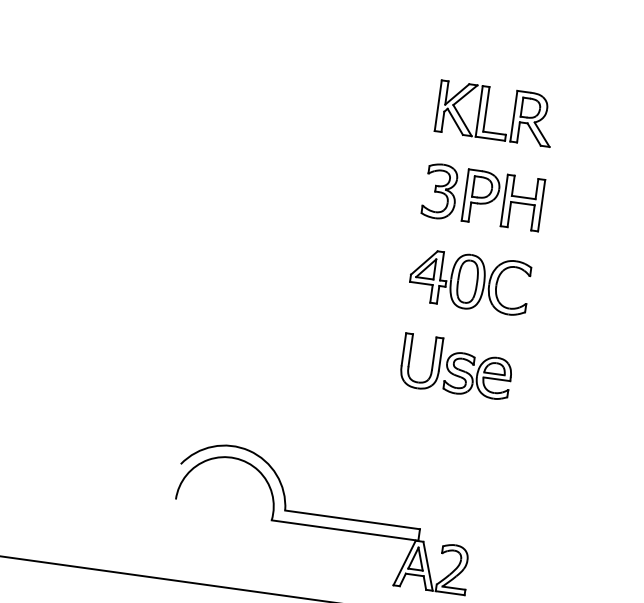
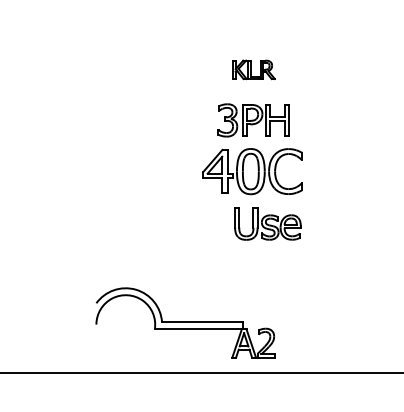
part: (494, 113) -> (253, 69), size x0.6
part: (469, 281) -> (252, 171), size x1.4
part: (456, 366) -> (267, 223), moved

